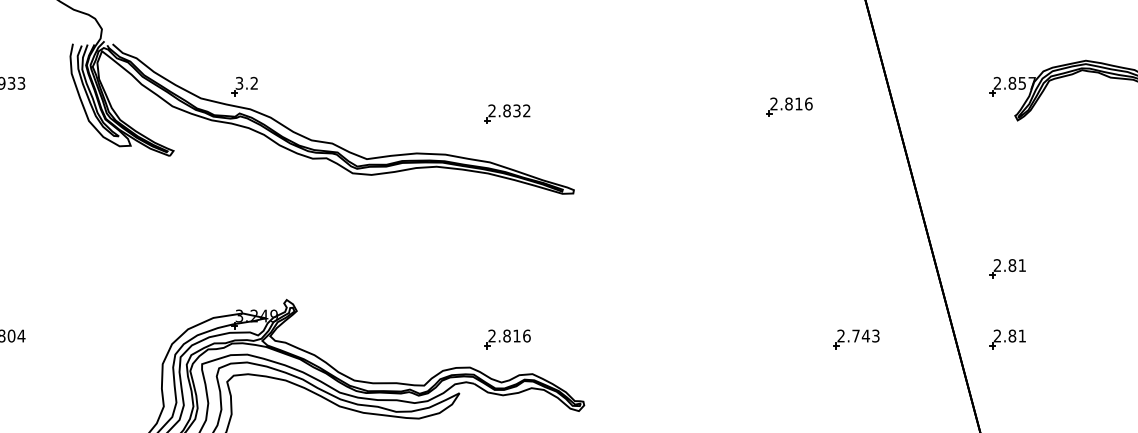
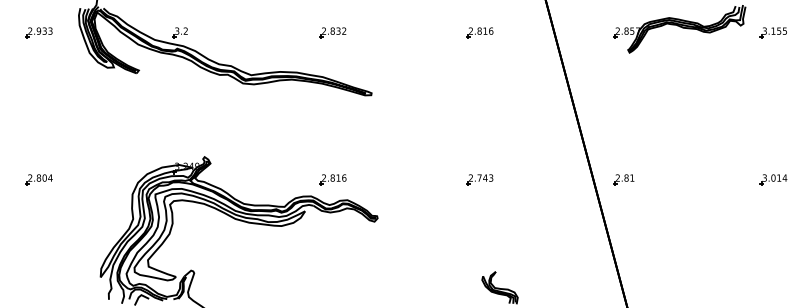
part: (788, 106) -> (479, 32), moved
part: (506, 113) -> (332, 32), moved
part: (1007, 267) -> (623, 138), removed
part: (855, 338) -> (479, 179), moved

